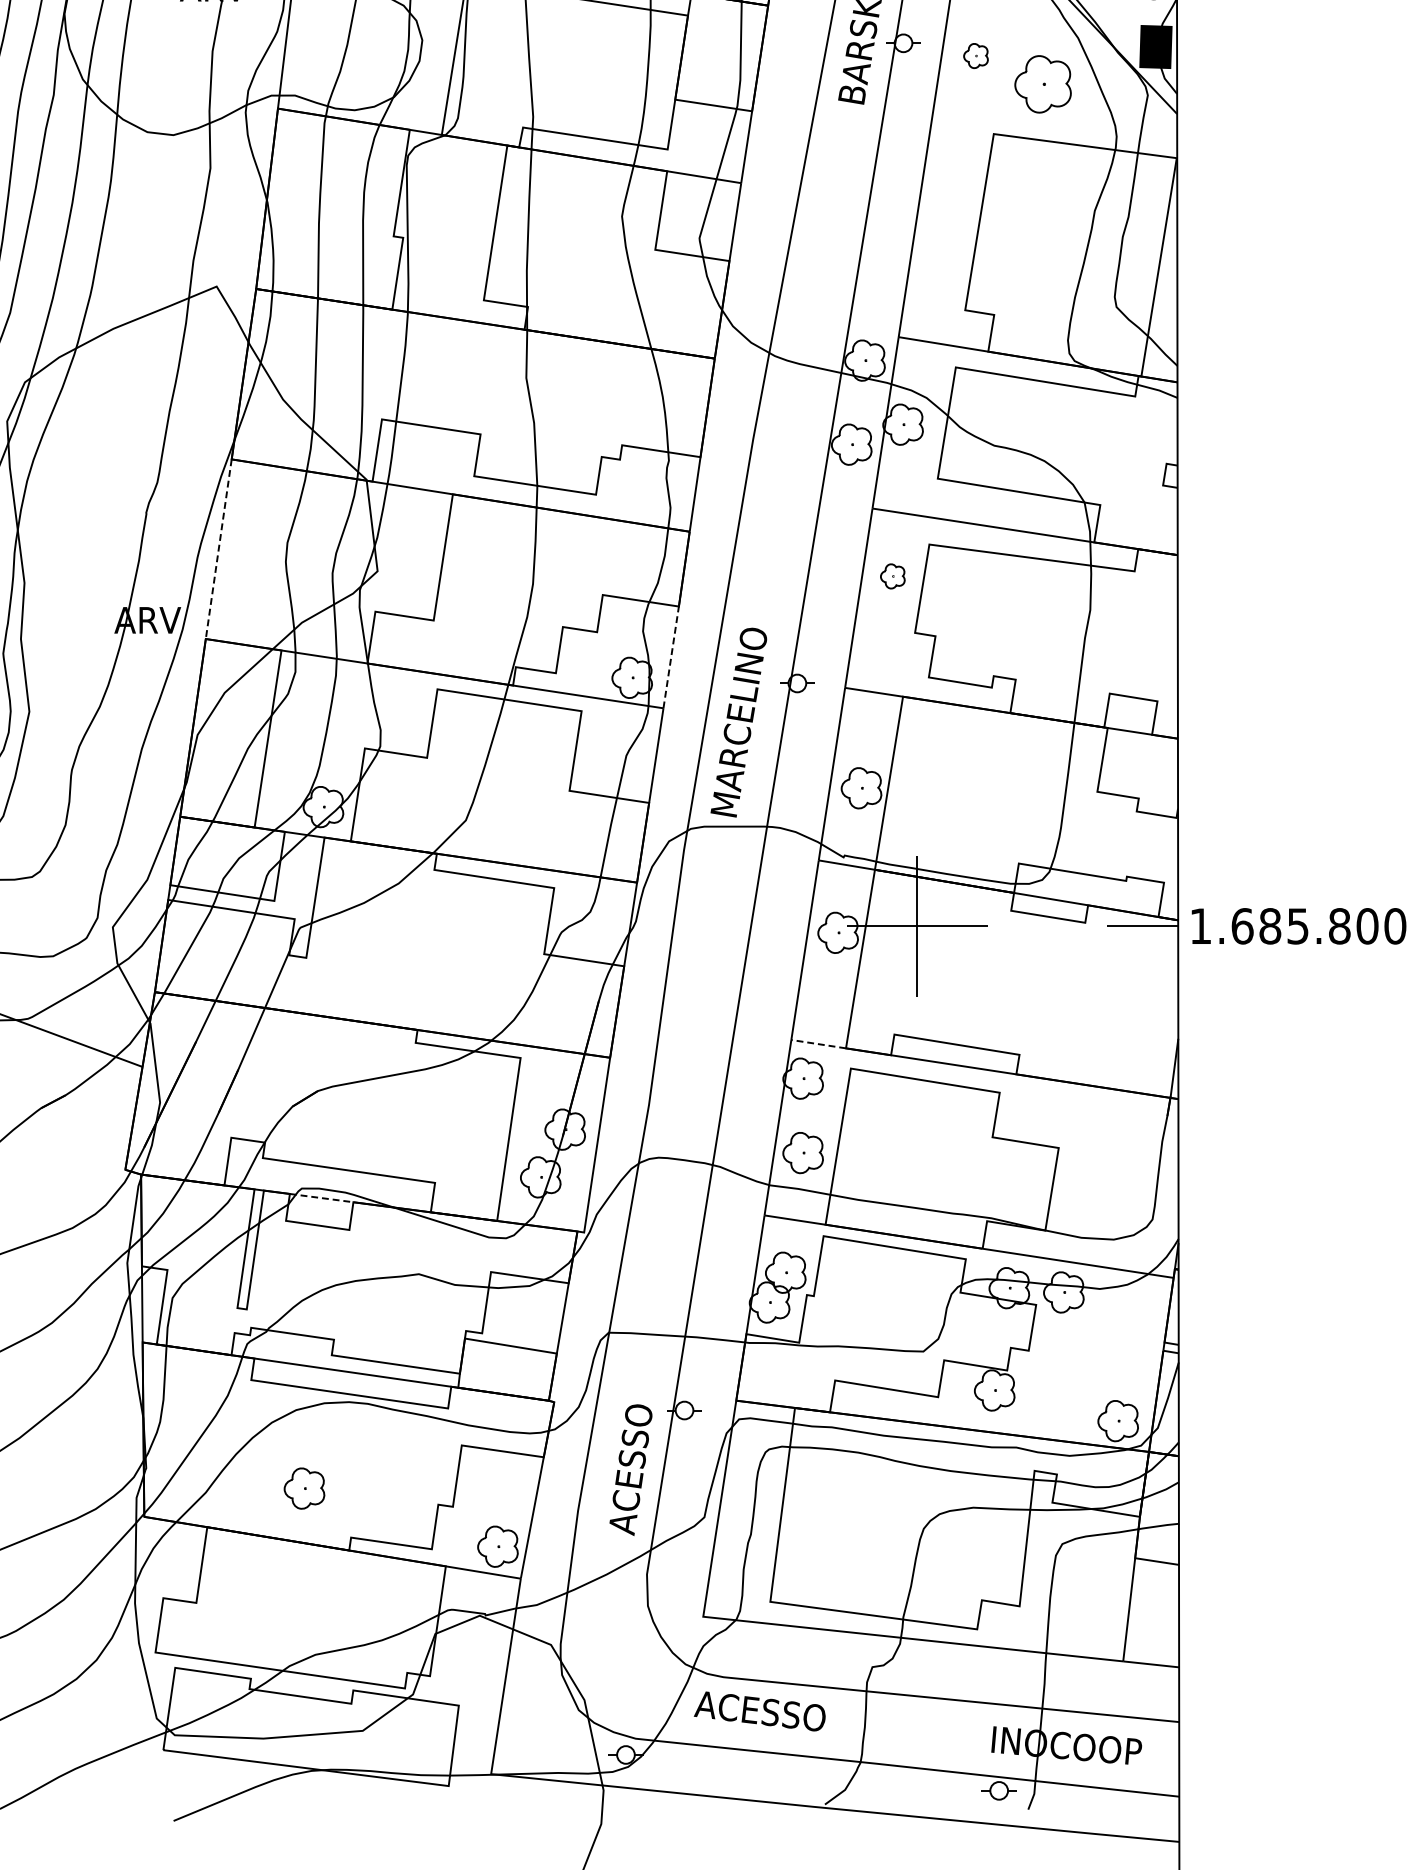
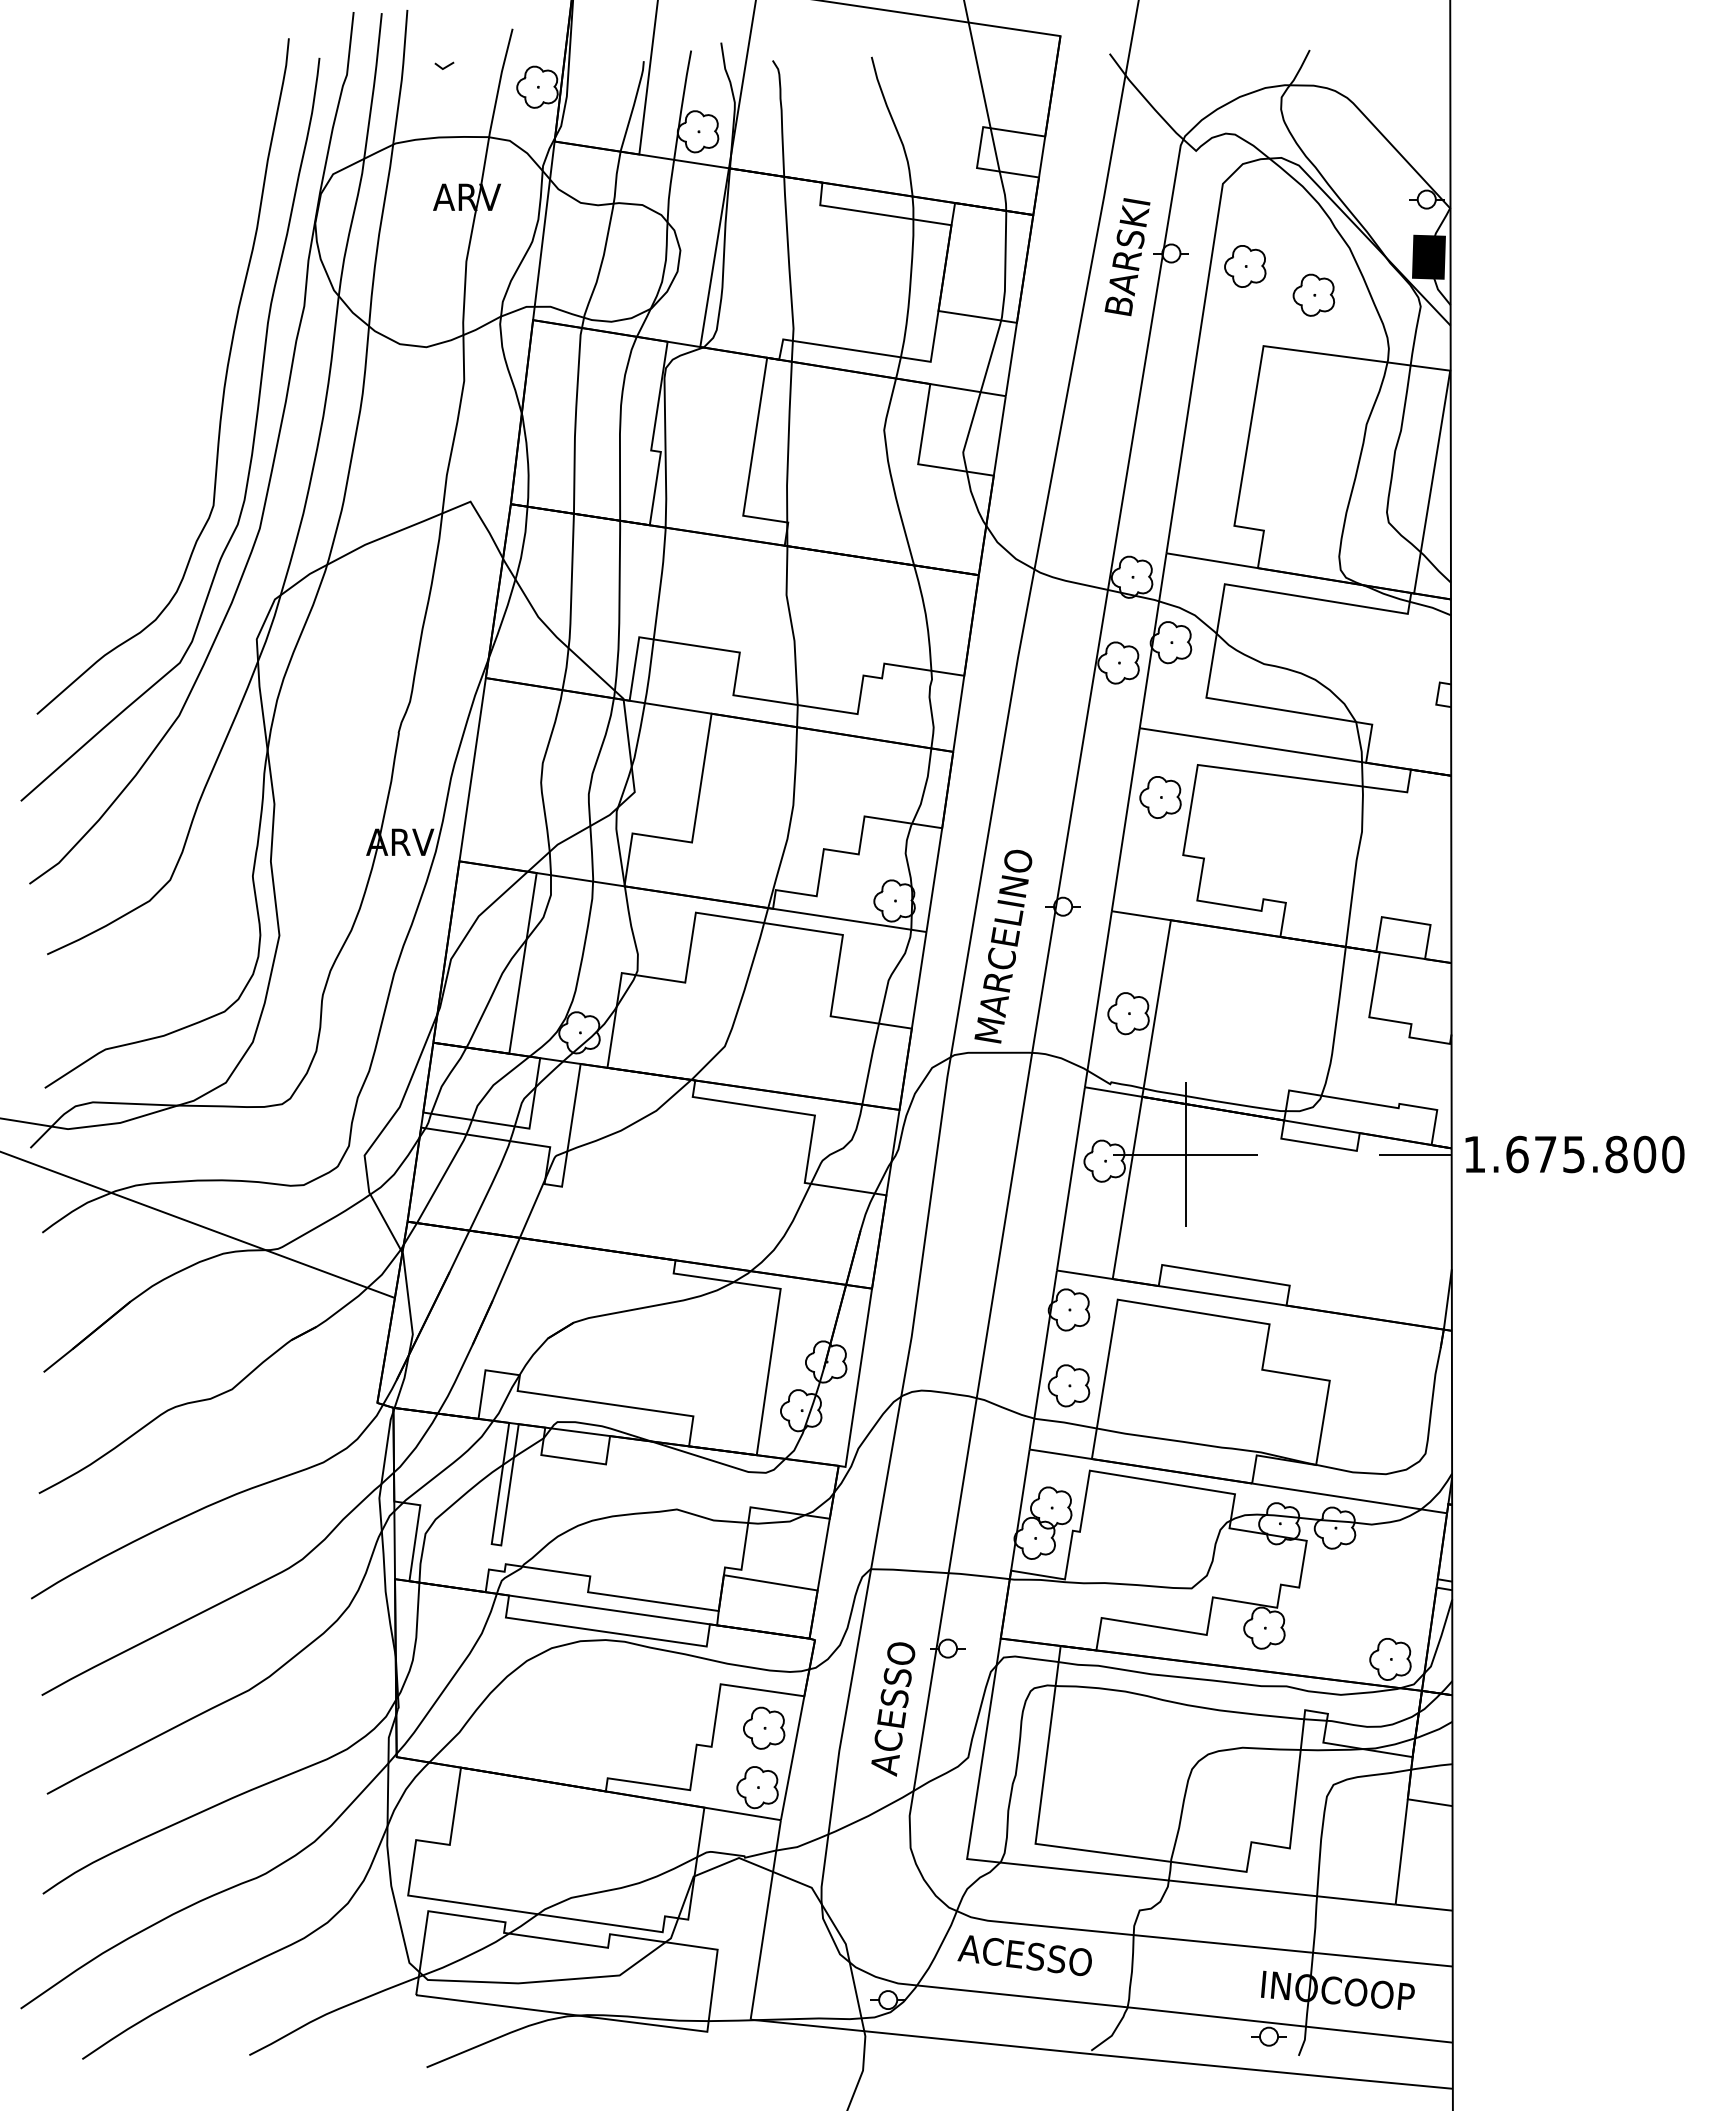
part: (976, 56) -> (1245, 266), size x1.67
part: (1042, 83) -> (1313, 294), size x0.71
line: (218, 549) -> (472, 769), dashed -> solid
part: (892, 576) -> (1160, 797), size x1.67
line: (671, 657) -> (934, 880), dashed -> solid
text: (1270, 926) -> (1545, 1154), 1.685.800 -> 1.675.800
line: (818, 1043) -> (1084, 1274), dashed -> solid
line: (321, 1197) -> (577, 1431), dashed -> solid
part: (304, 1487) -> (764, 1727), moved

